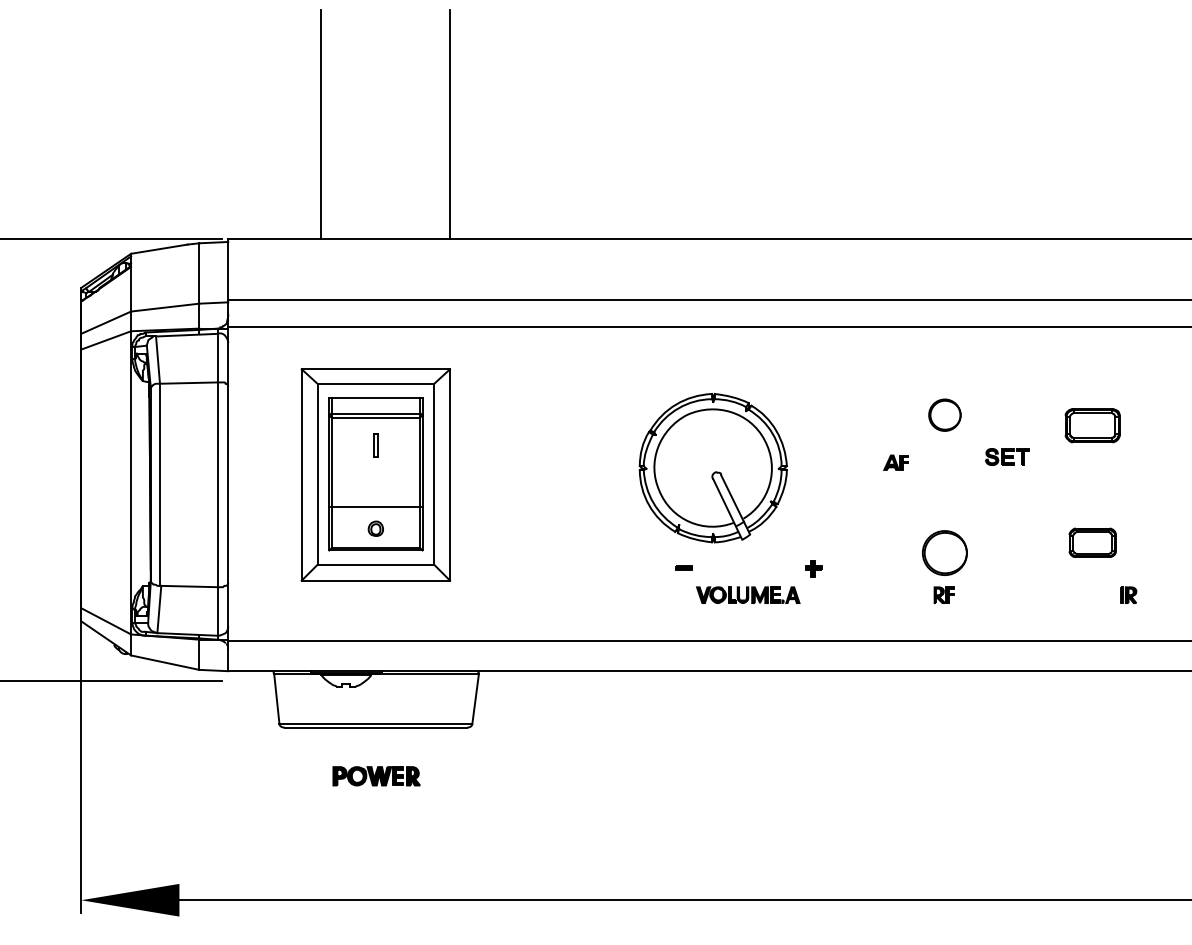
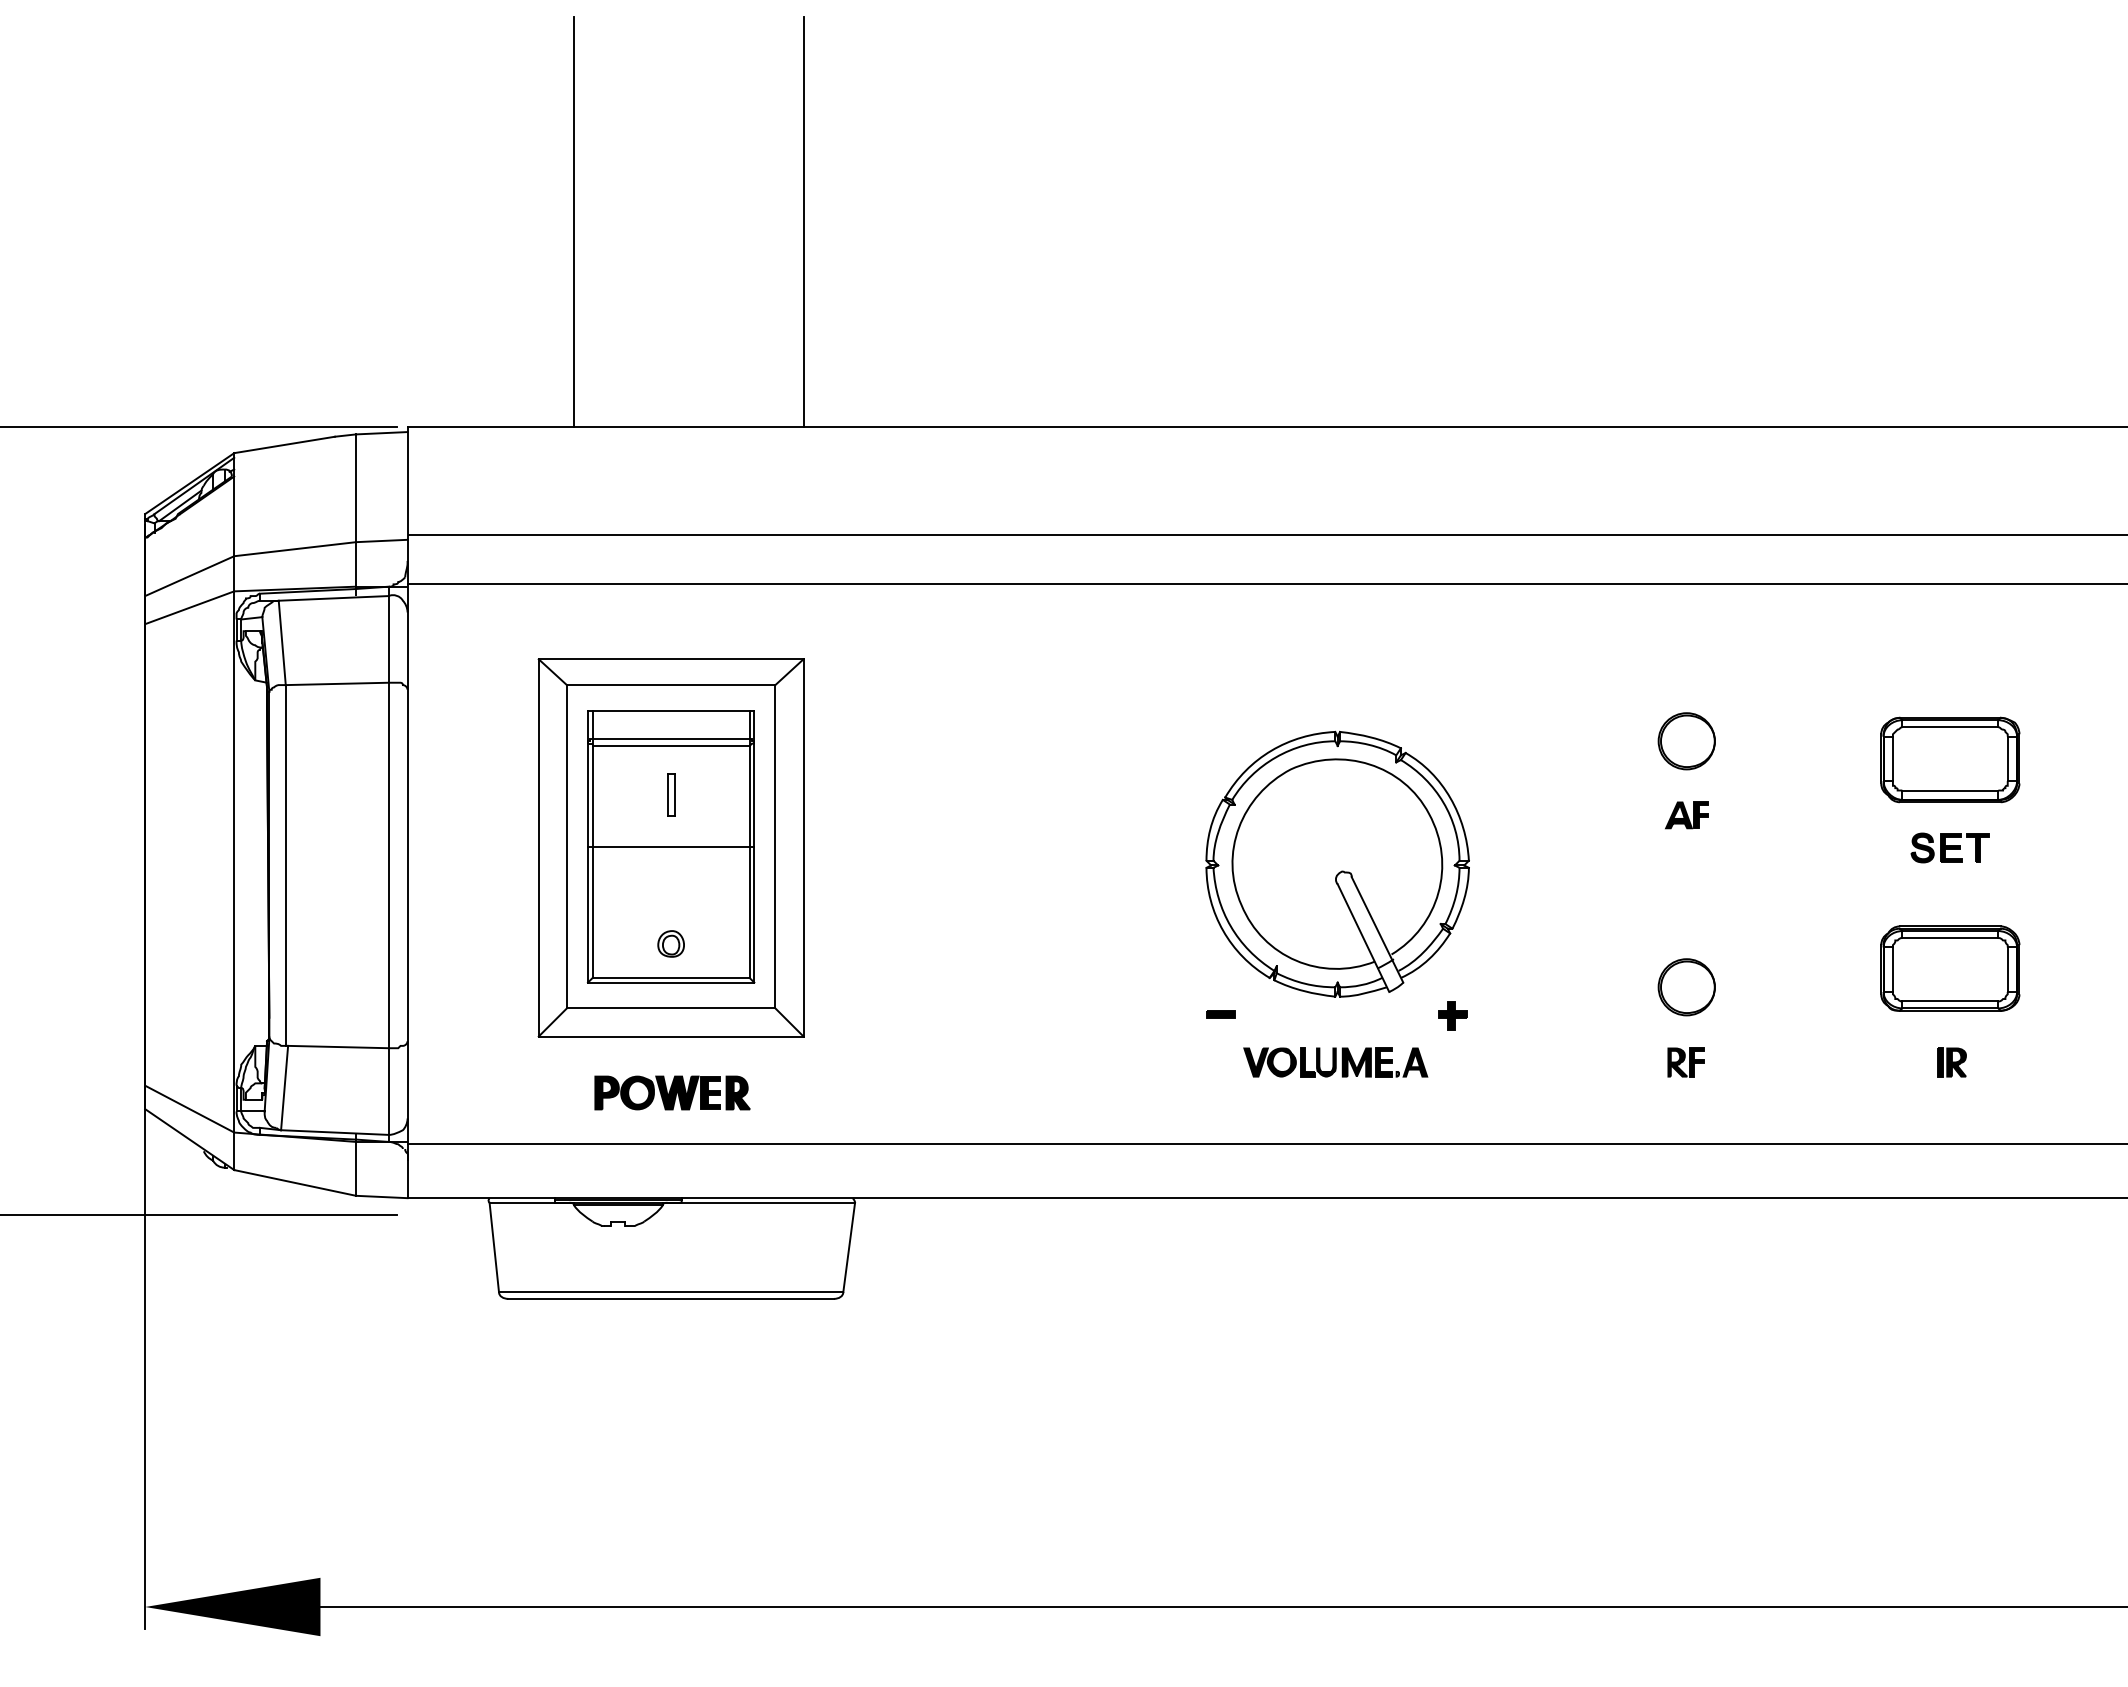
part: (1092, 425) -> (1950, 759), size x1.43
part: (1007, 456) -> (1950, 847), moved
part: (895, 462) -> (1686, 814), moved
part: (712, 468) -> (1336, 864), moved
line: (375, 507) -> (670, 847), moved
part: (1092, 542) -> (1950, 968), size x1.67
circle: (944, 552) -> (1686, 986), size x0.71
part: (1128, 594) -> (1951, 1061), moved
part: (376, 776) -> (672, 1093), moved

